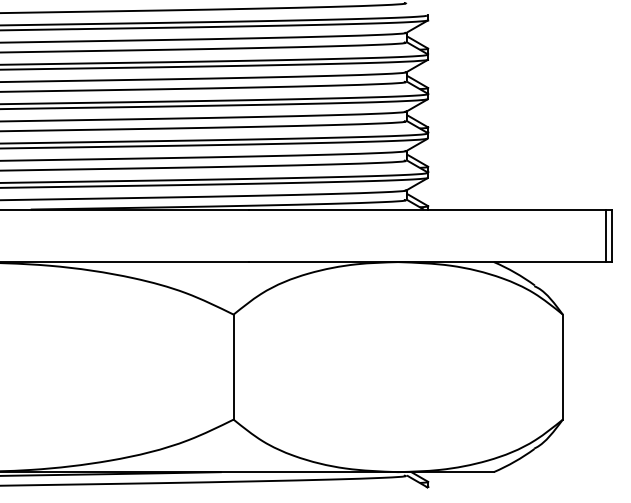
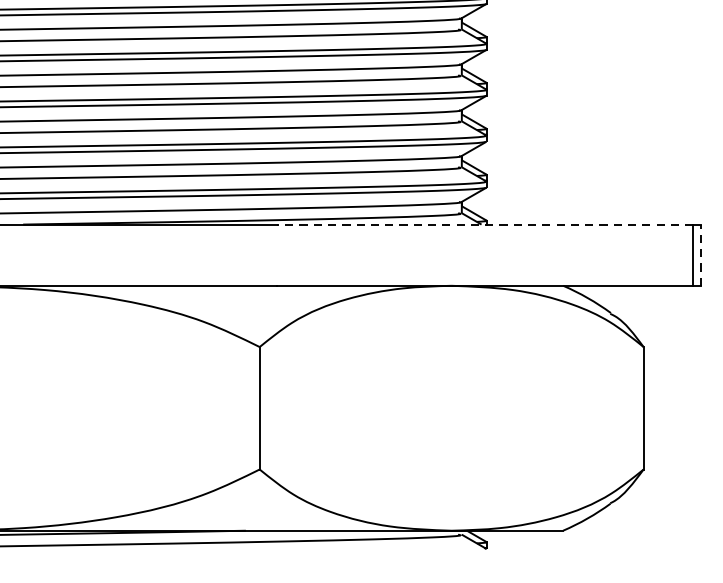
line: (426, 209) -> (484, 224), solid -> dashed
line: (612, 235) -> (701, 254), solid -> dashed

